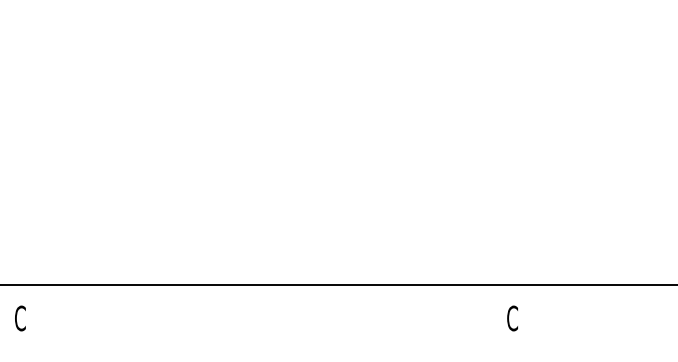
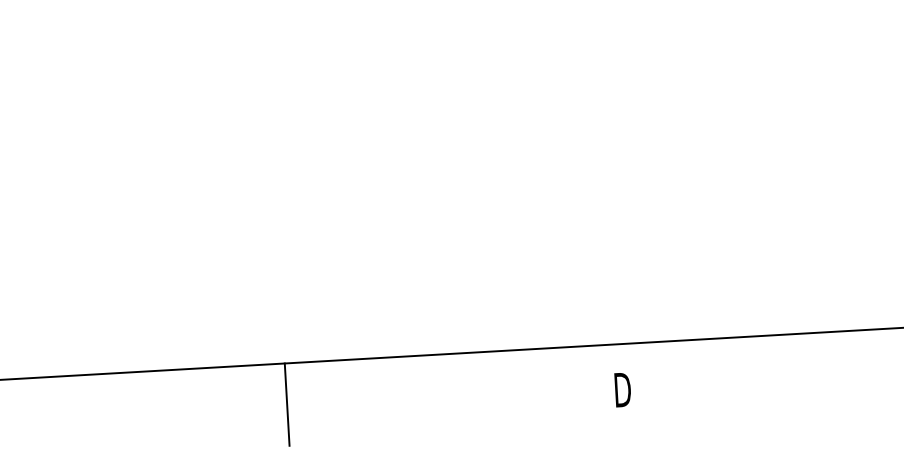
line: (269, 315) -> (287, 405), added
text: (513, 318) -> (622, 389), C -> D

